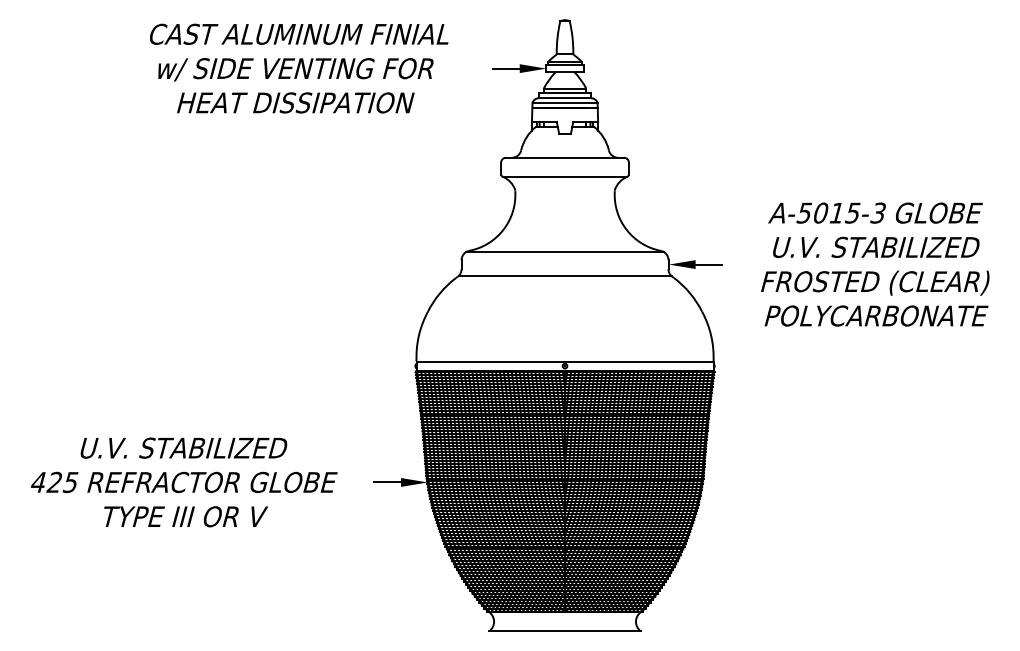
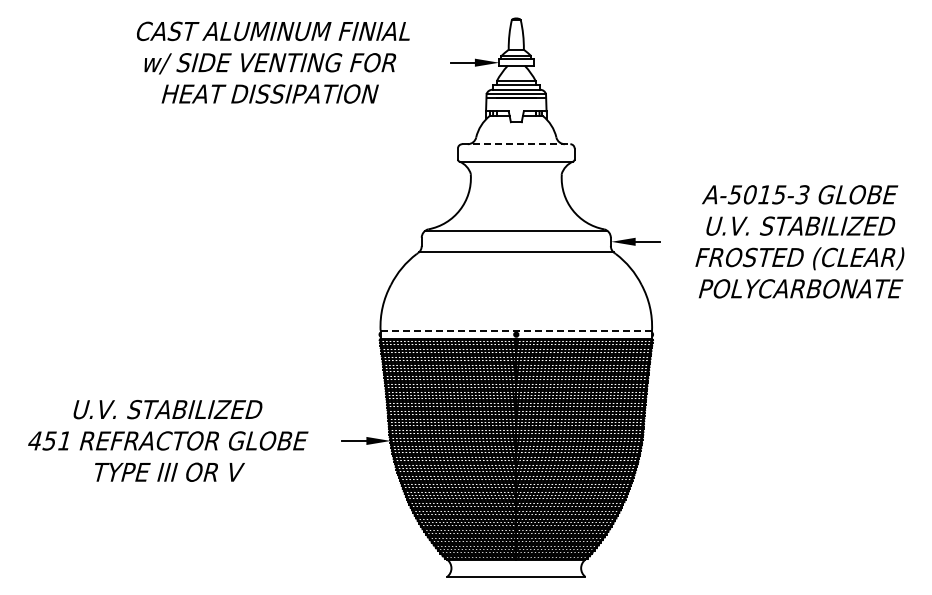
line: (565, 158) -> (516, 144), solid -> dashed
line: (565, 361) -> (516, 330), solid -> dashed
text: (61, 481) -> (56, 440), 425 -> 451

